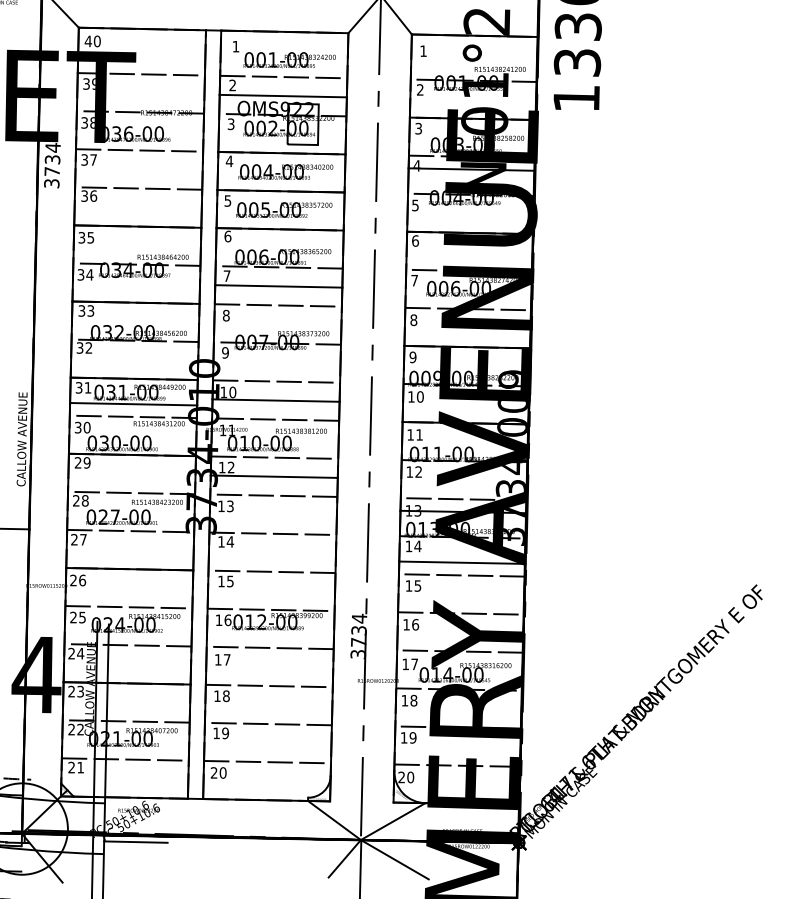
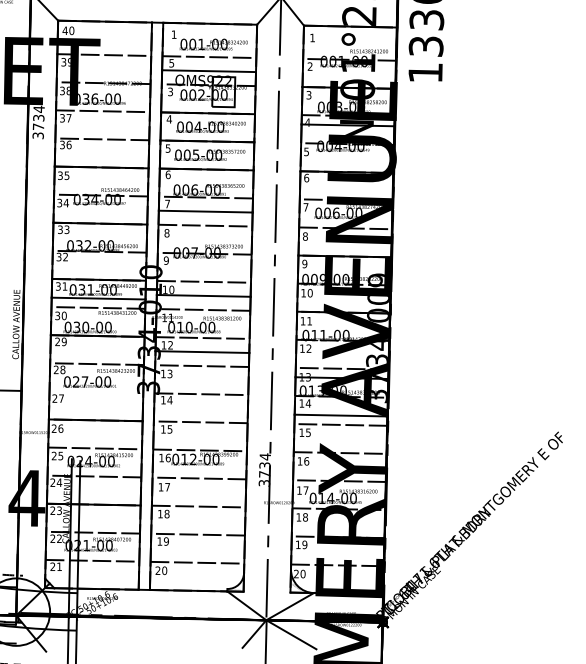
text: (232, 85) -> (171, 63), 2 -> 5
line: (130, 530) -> (96, 391), removed
line: (135, 841) -> (99, 621), removed

